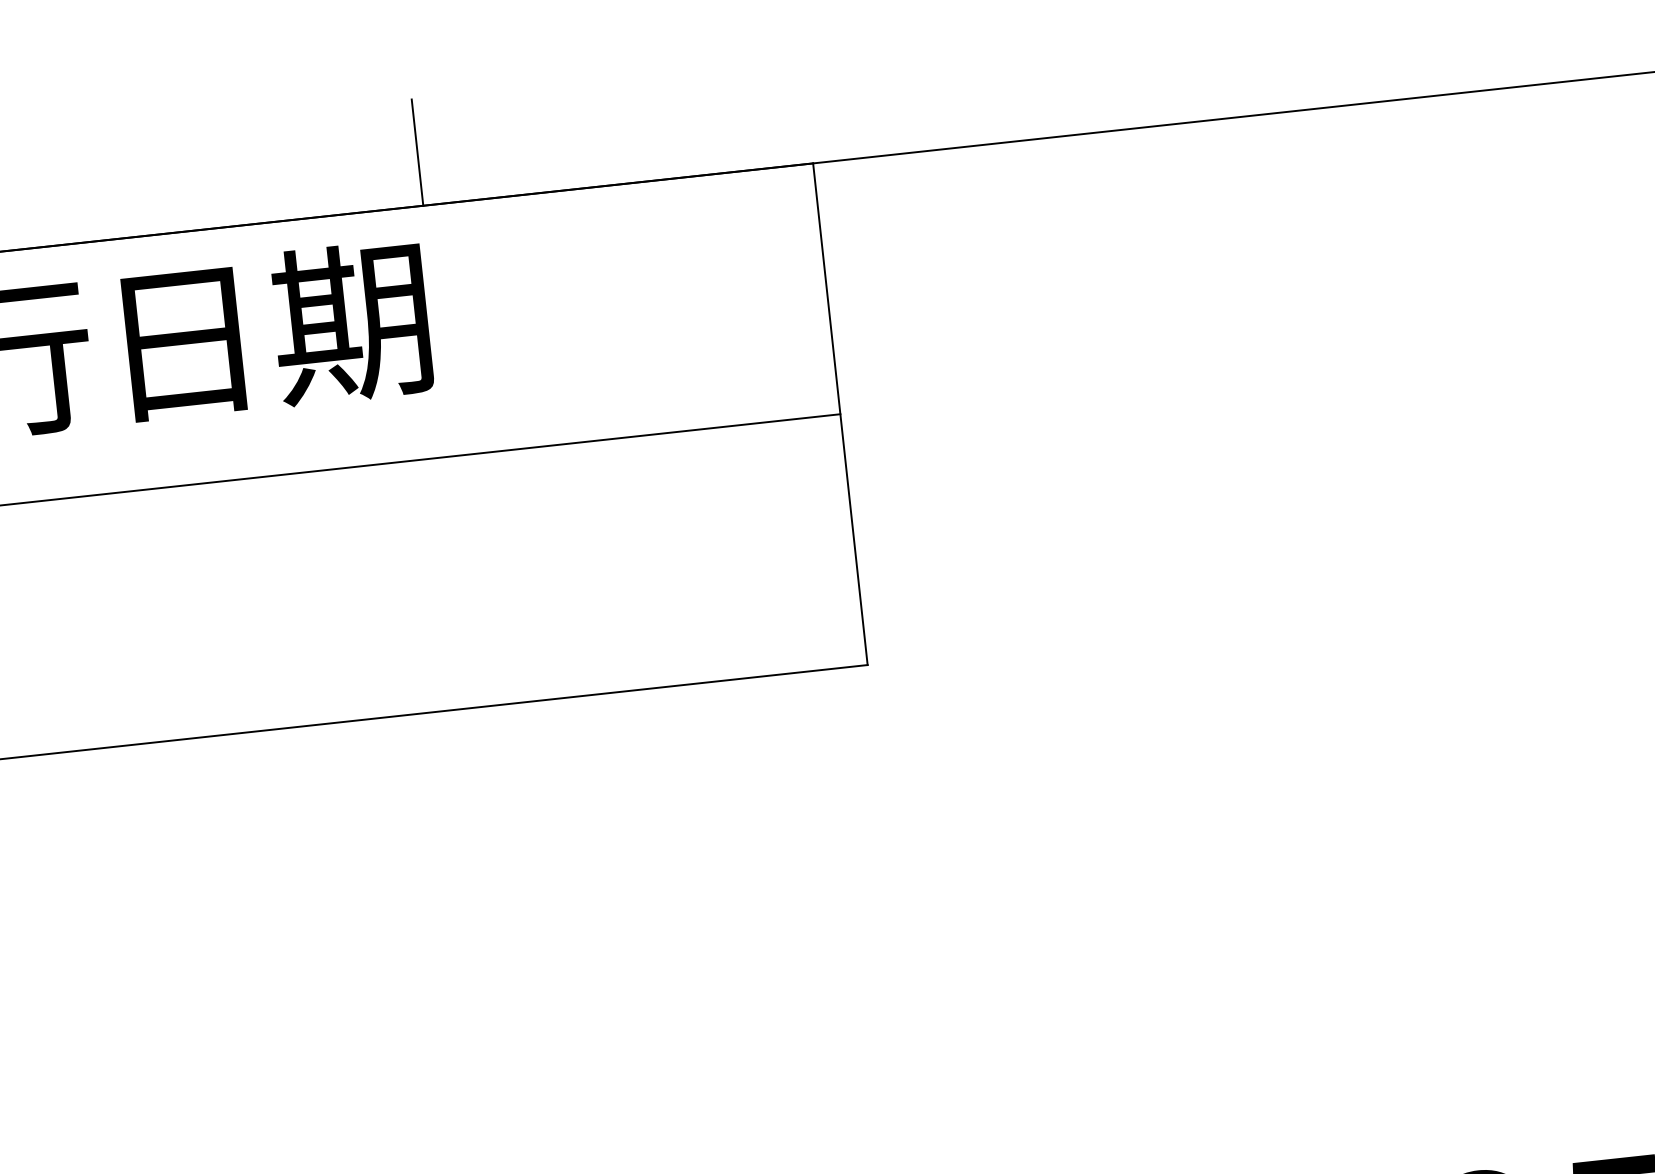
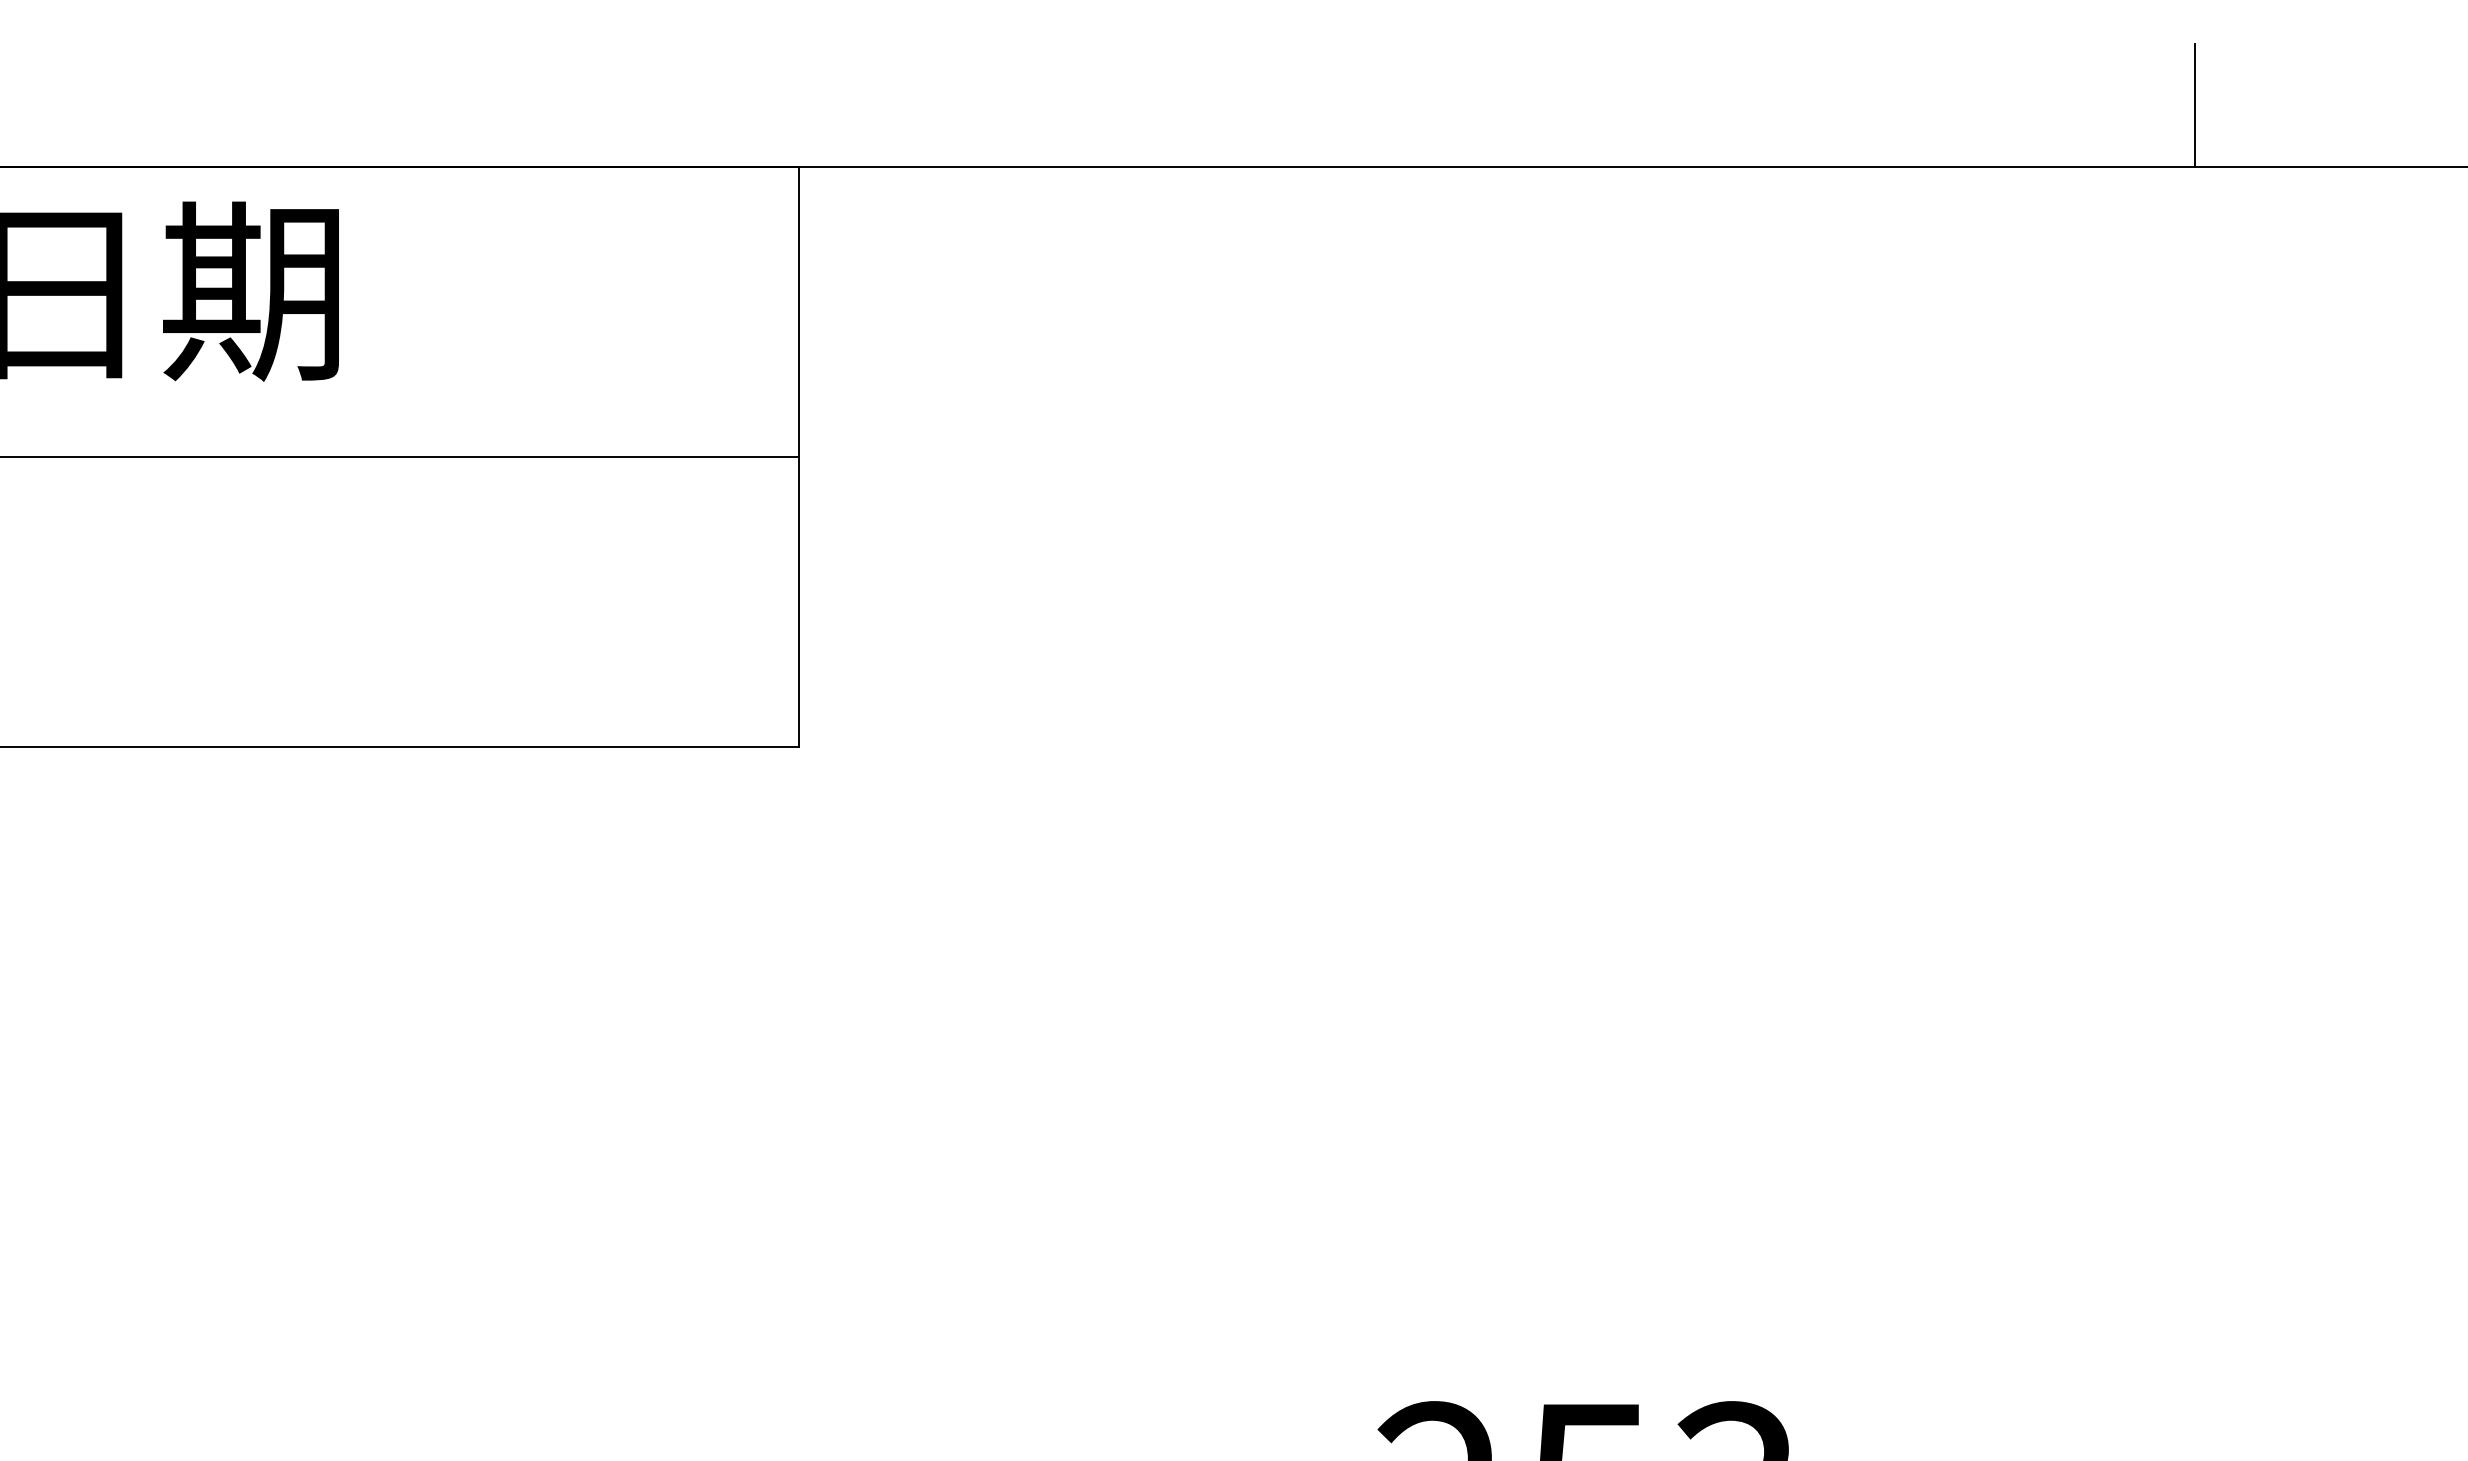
line: (417, 152) -> (348, 104), removed

